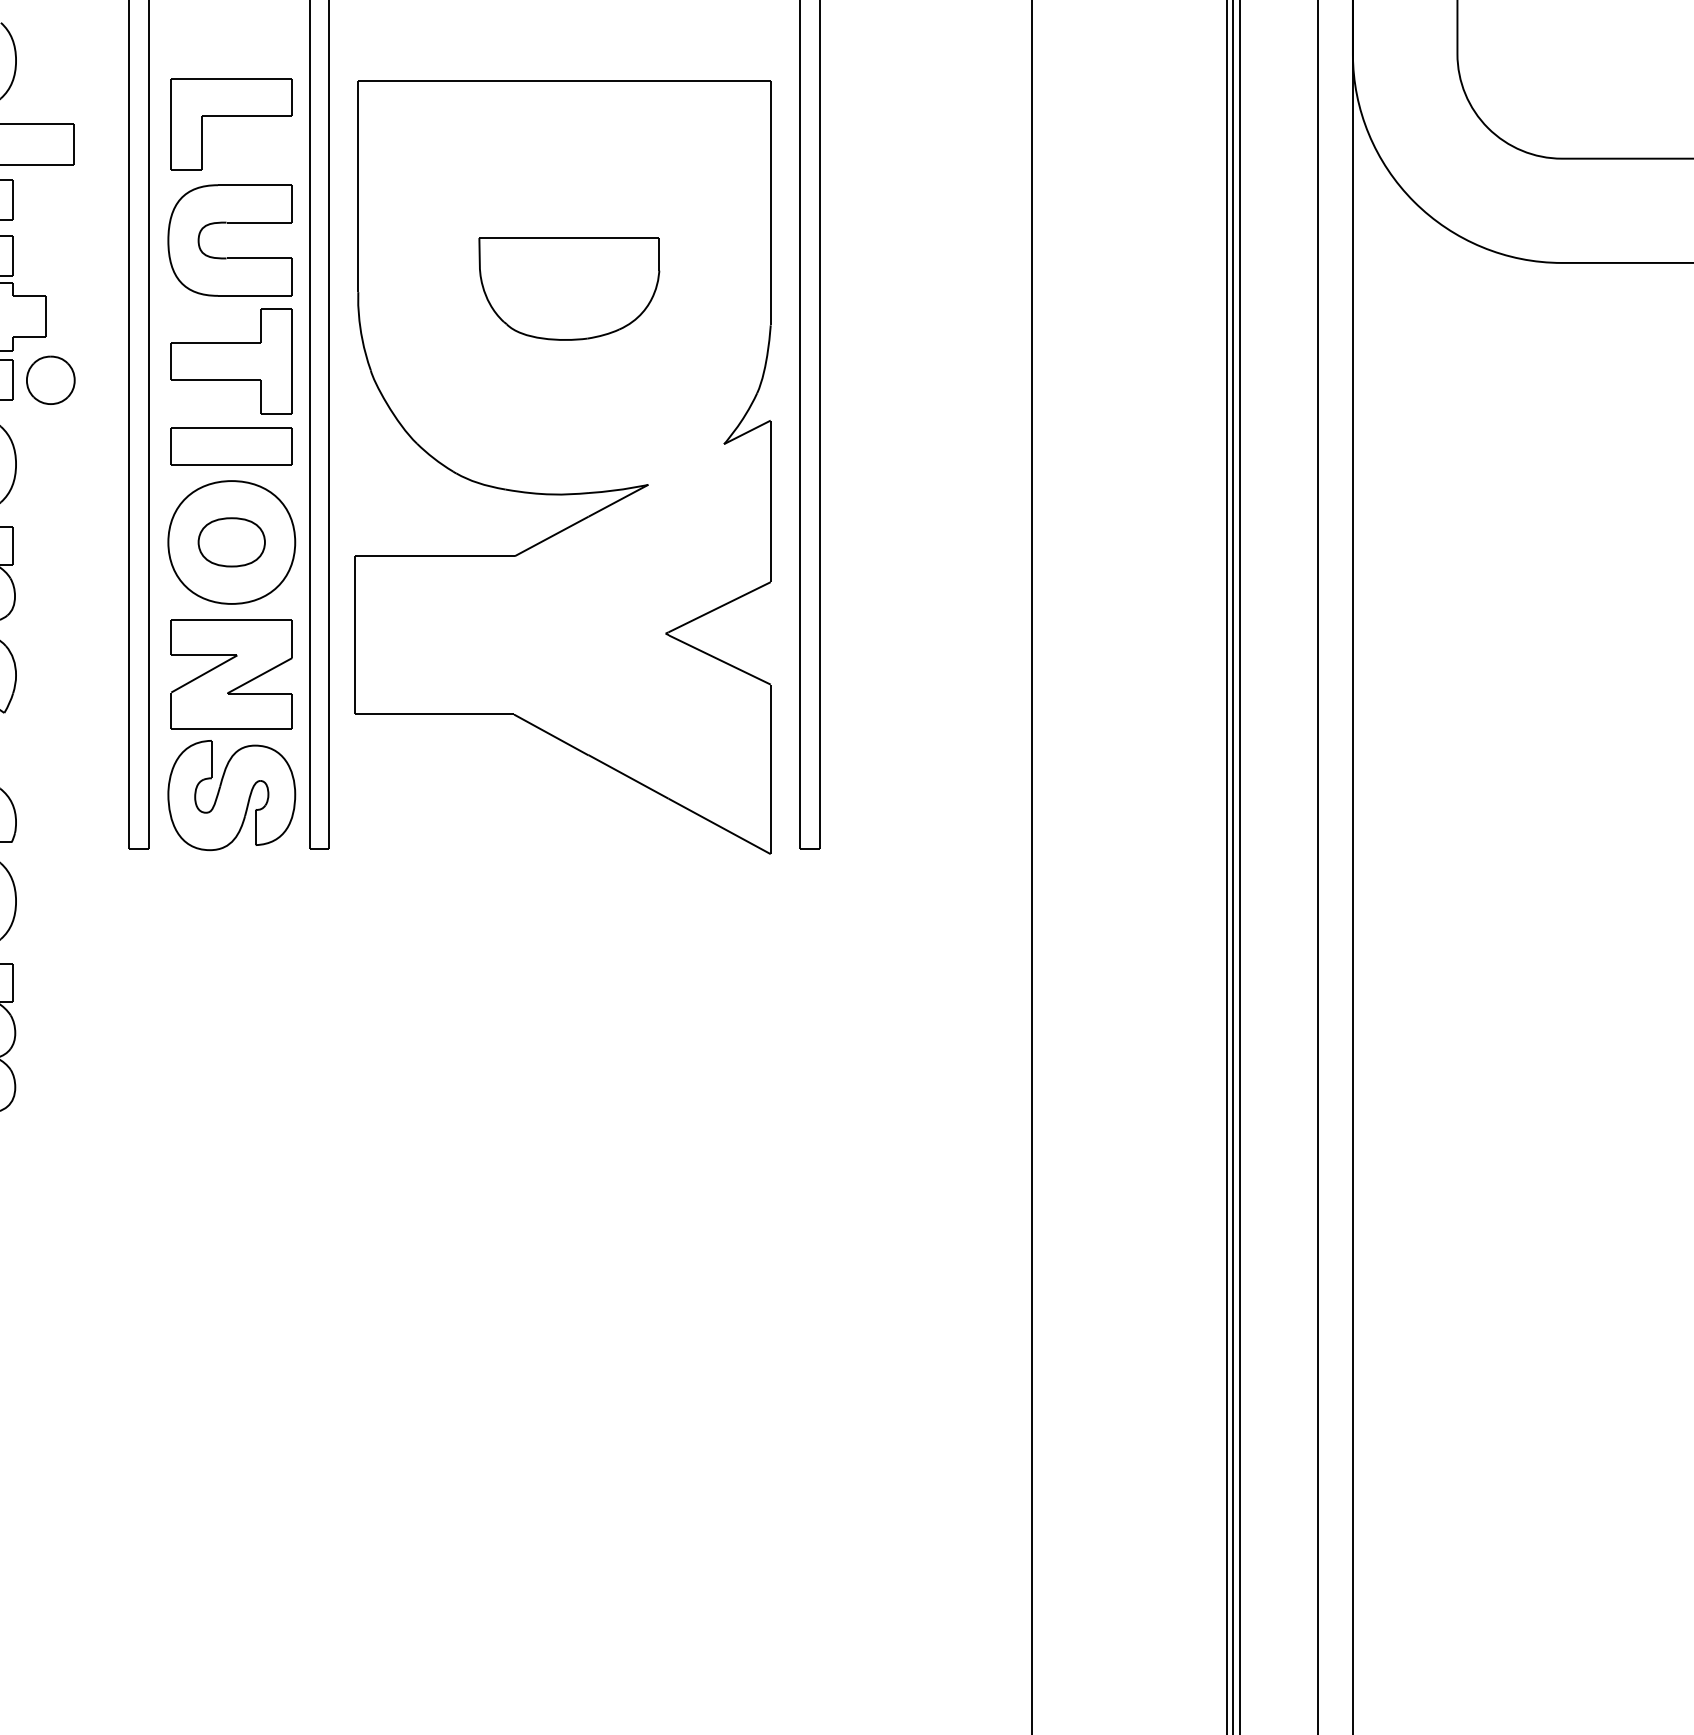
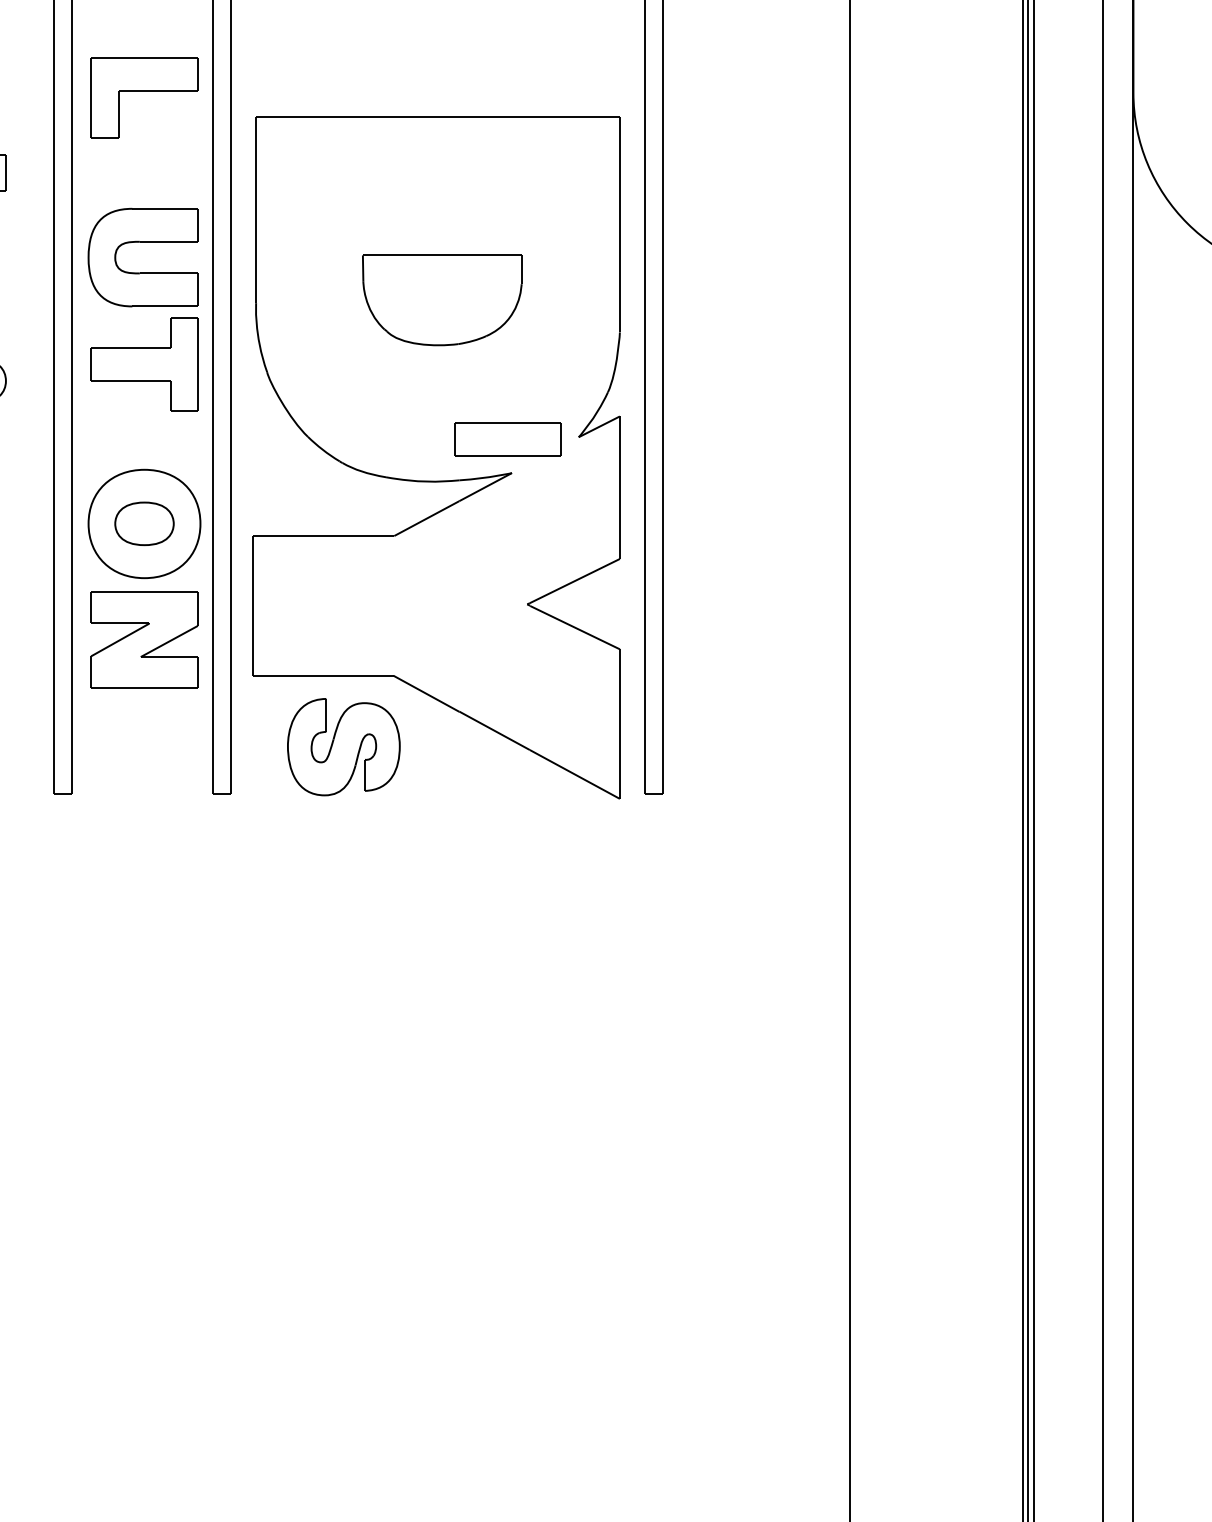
part: (231, 116) -> (144, 90), moved
part: (231, 446) -> (507, 439), moved
part: (231, 795) -> (343, 747), moved

